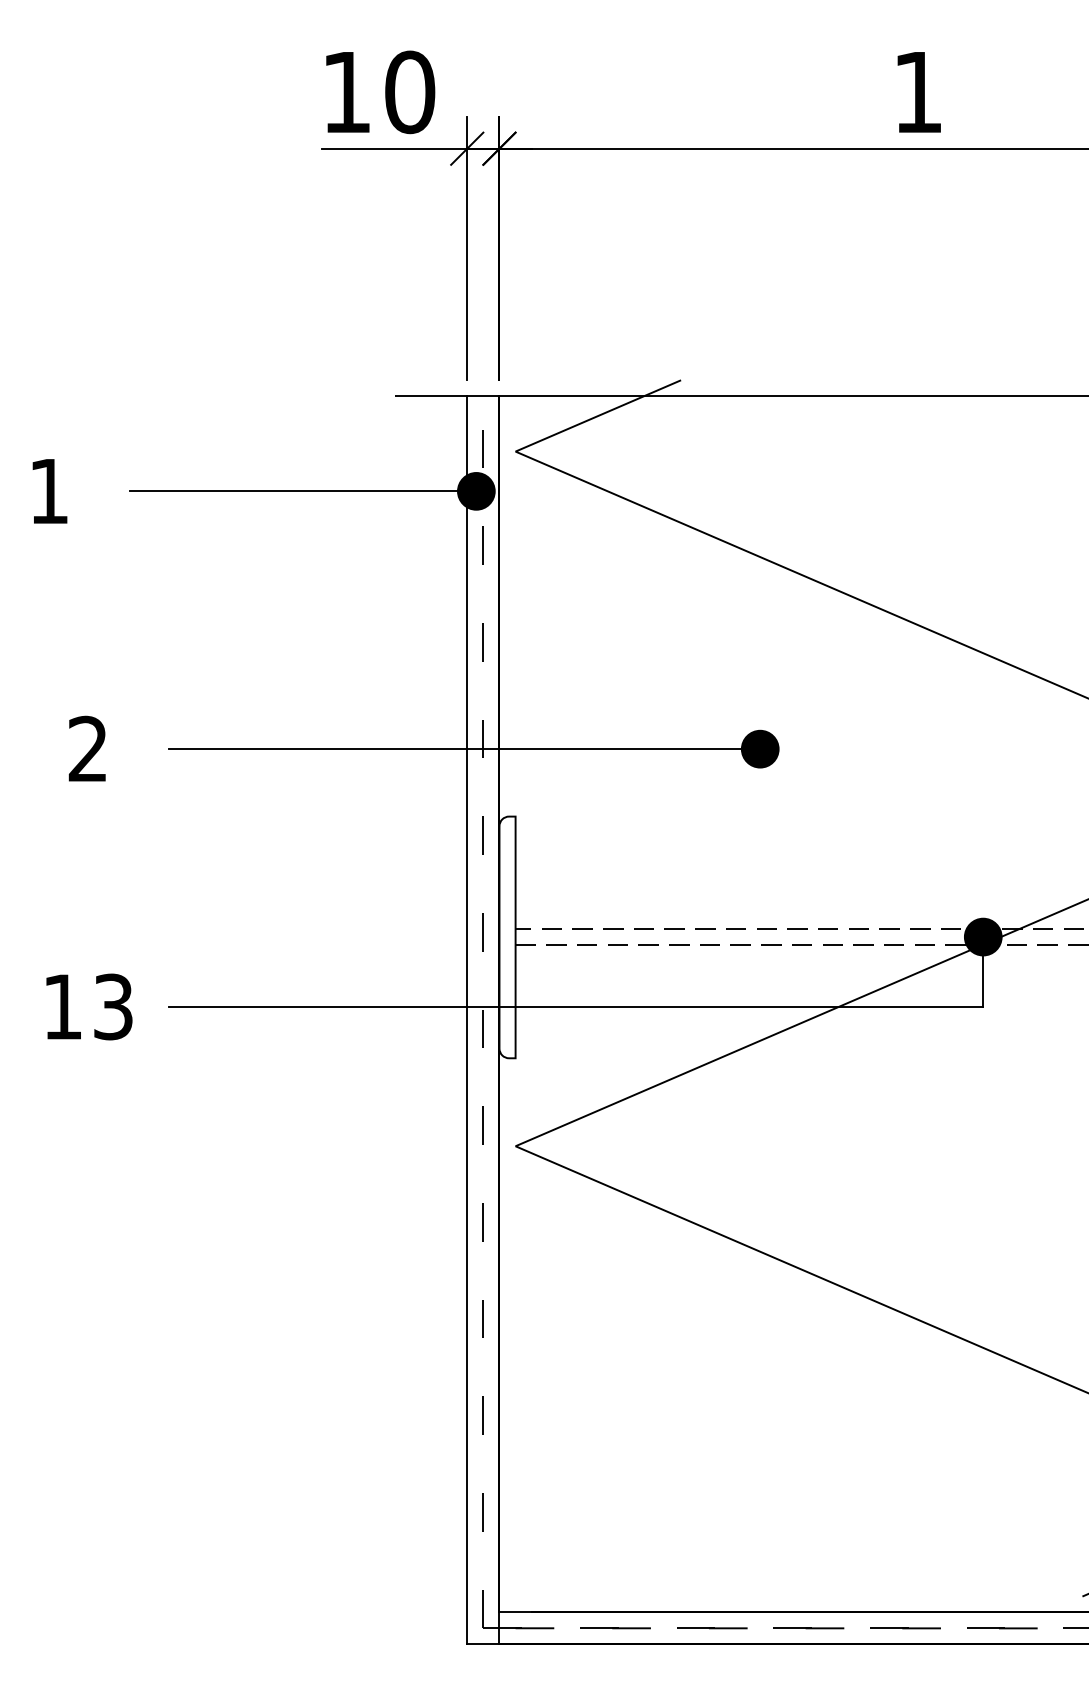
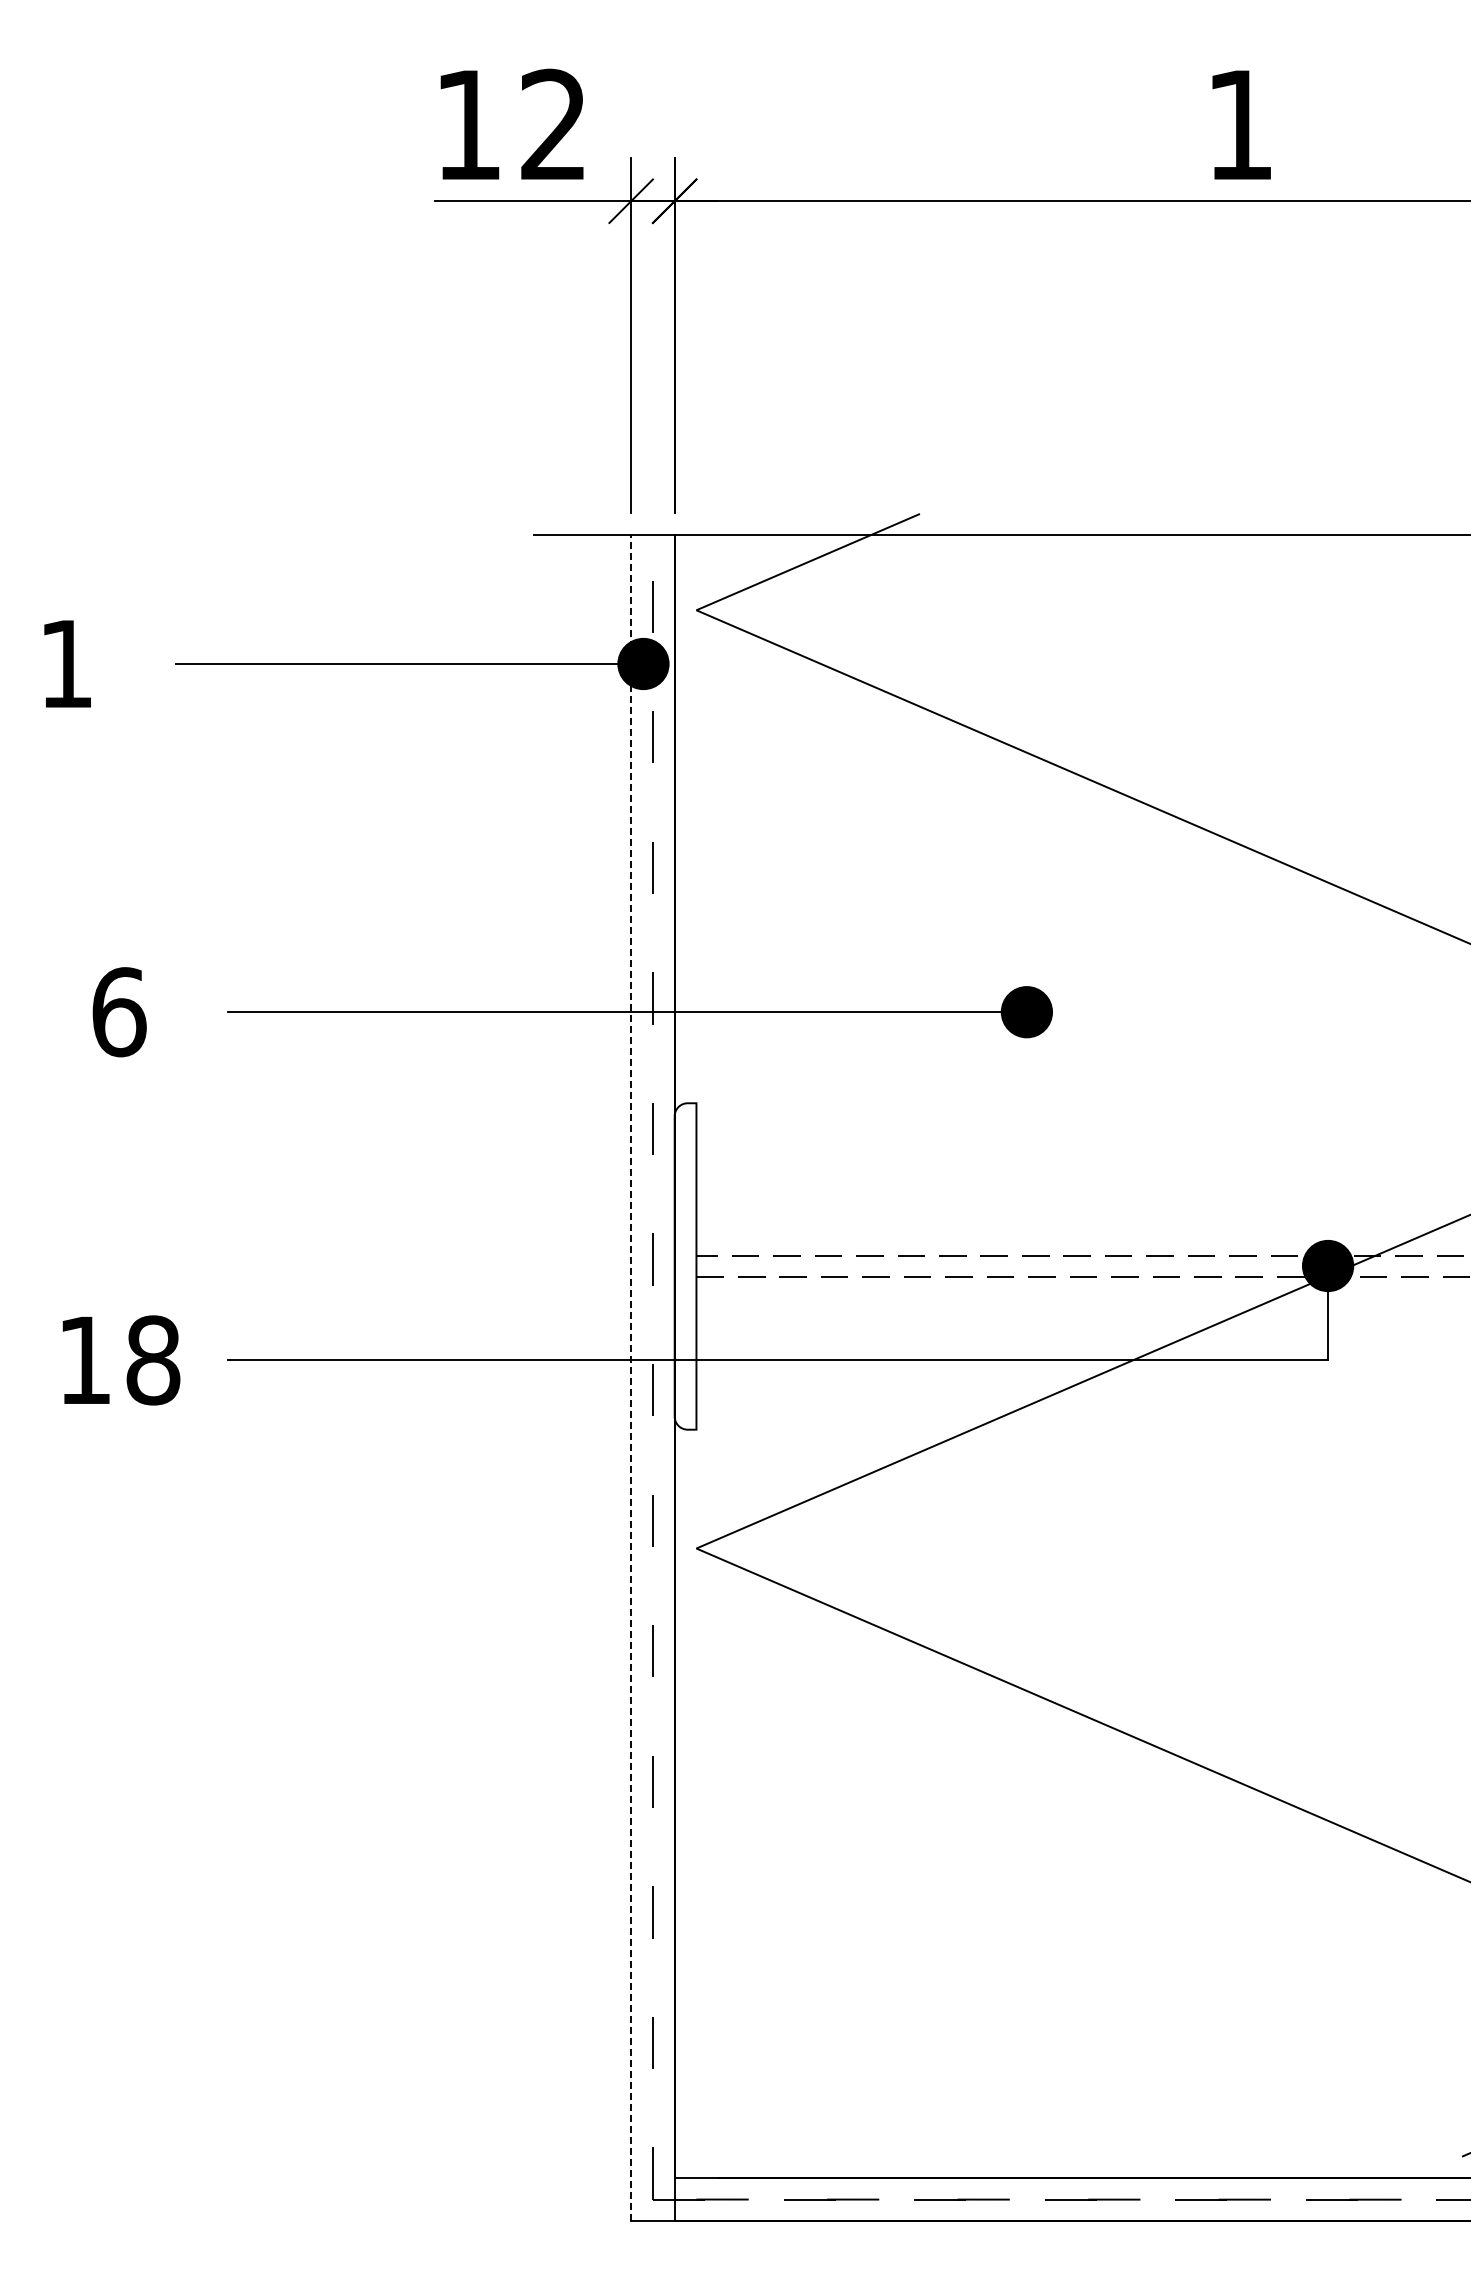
text: (409, 91) -> (553, 124), 10 -> 12
text: (88, 749) -> (119, 1012), 2 -> 6
text: (113, 1007) -> (153, 1360), 13 -> 18
line: (467, 1019) -> (631, 1377), solid -> dashed

